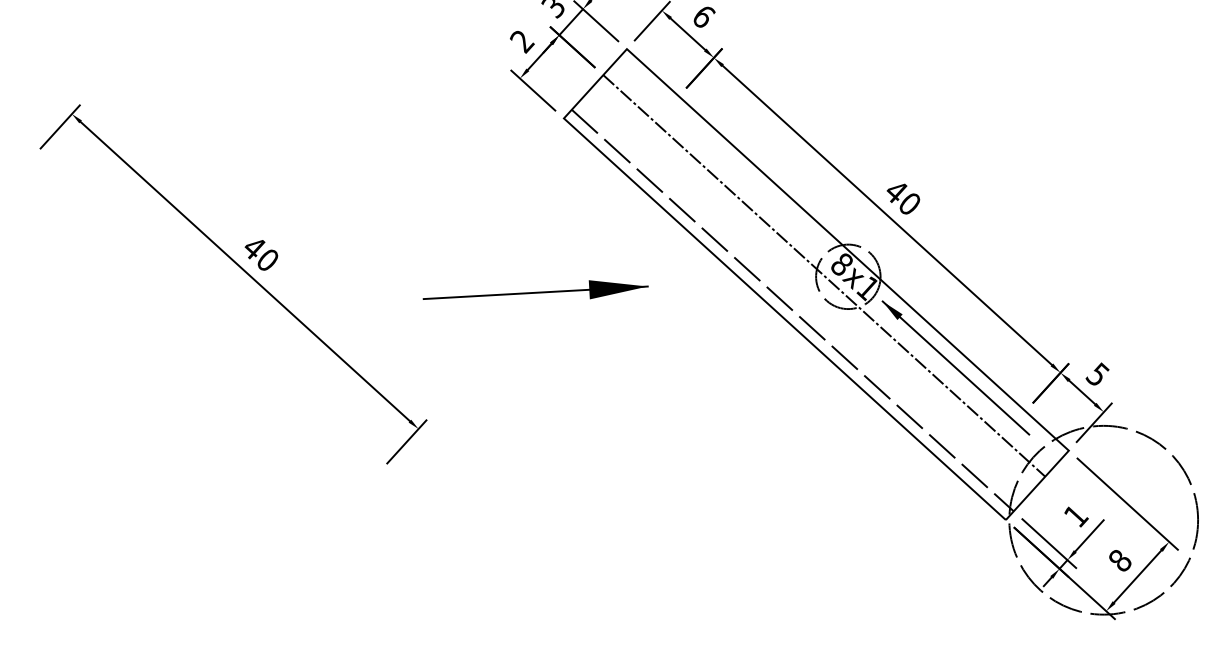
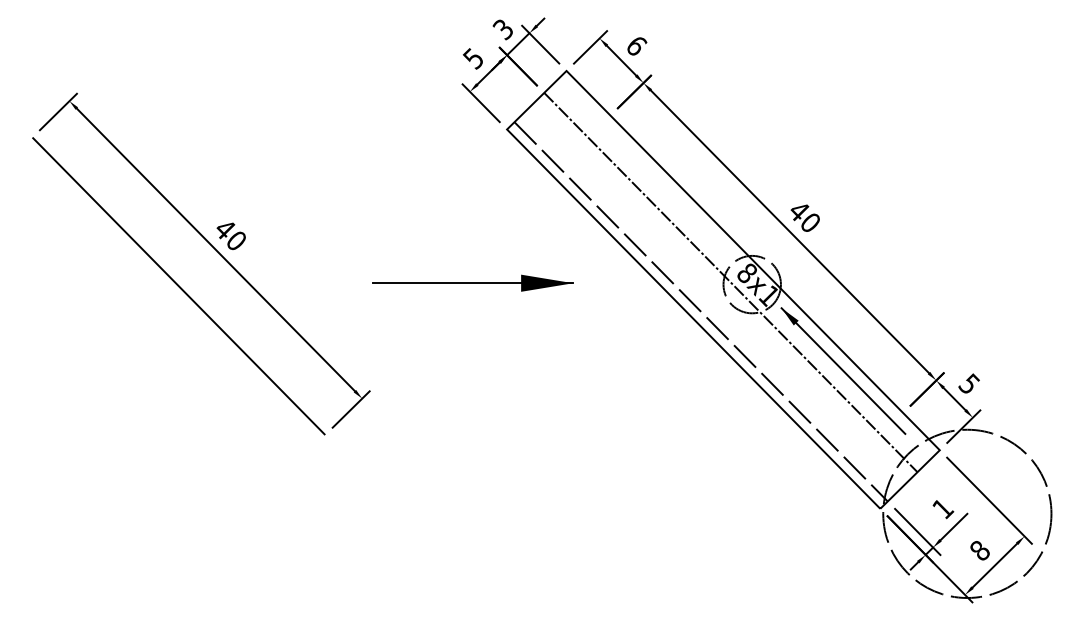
text: (521, 42) -> (473, 59), 2 -> 5
line: (205, 314) -> (178, 286), added

